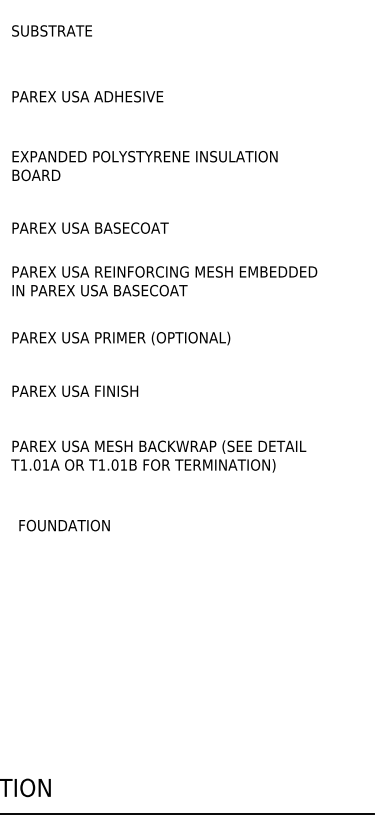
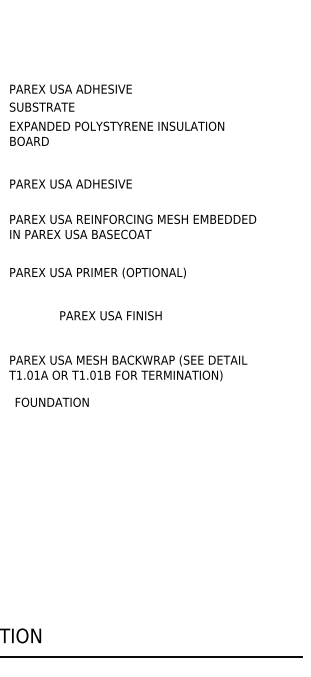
text: (51, 30) -> (41, 106), moved
text: (87, 96) -> (70, 89), moved
text: (131, 227) -> (106, 183), PAREX USA BASECOAT -> PAREX USA ADHESIVE
text: (75, 390) -> (111, 315), moved
text: (64, 525) -> (52, 402), moved

